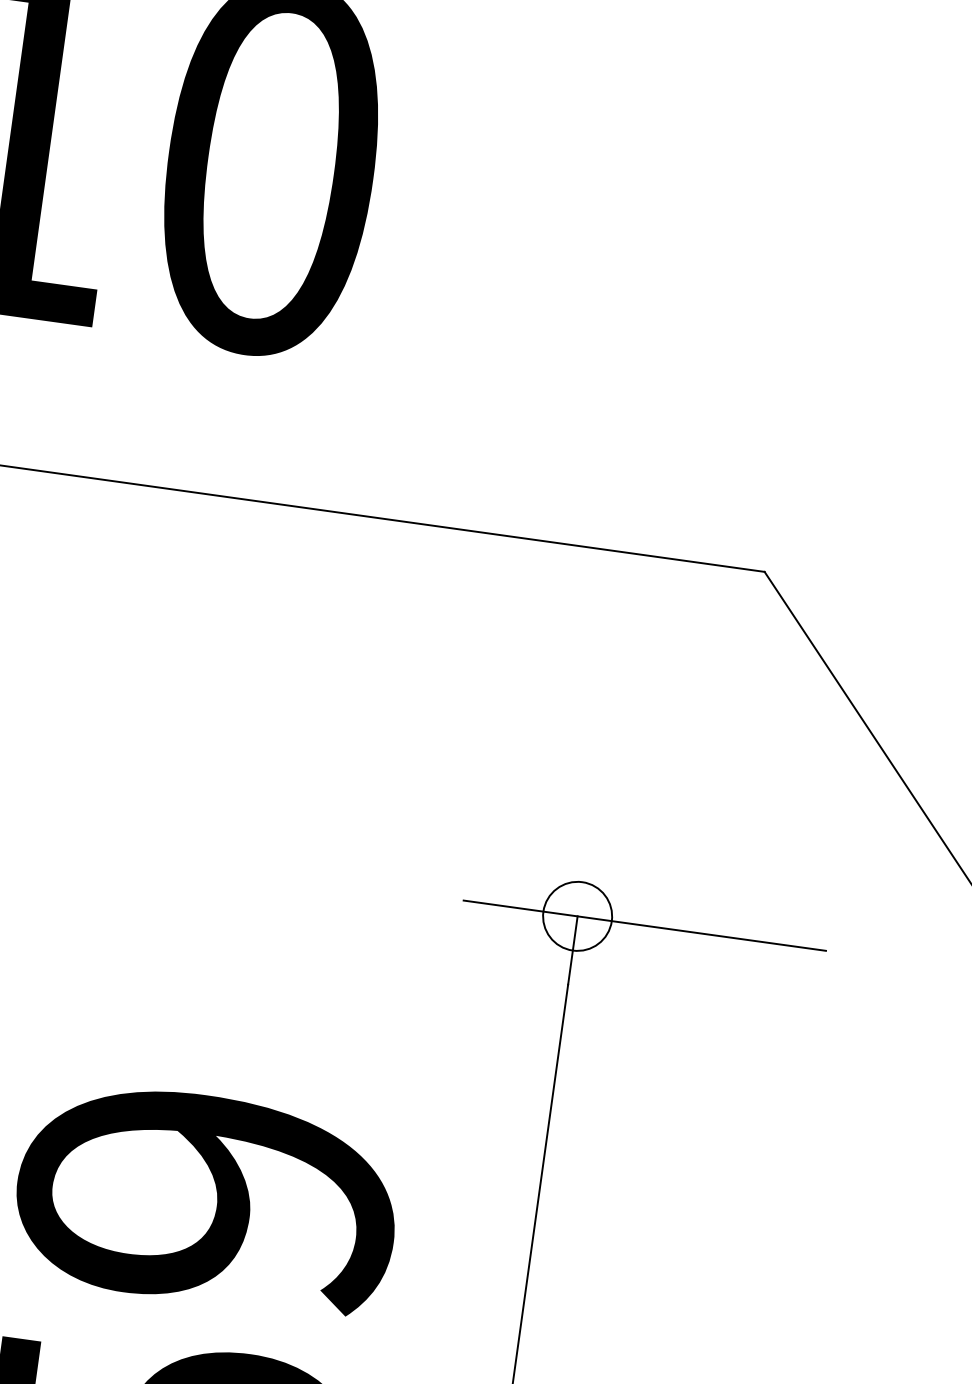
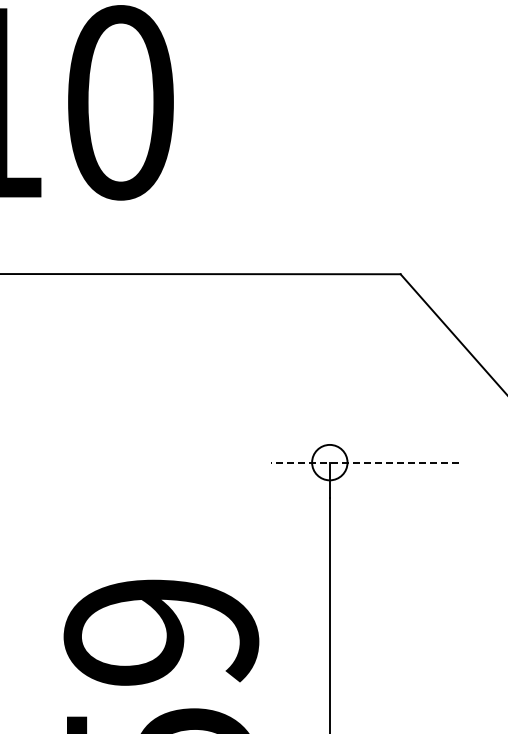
line: (644, 925) -> (364, 462), solid -> dashed

